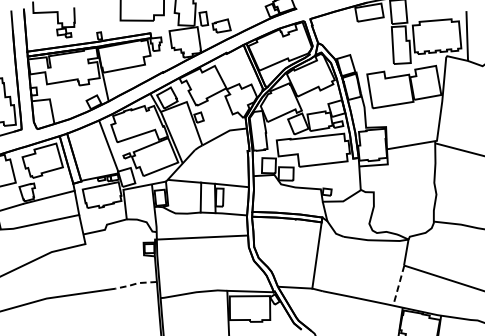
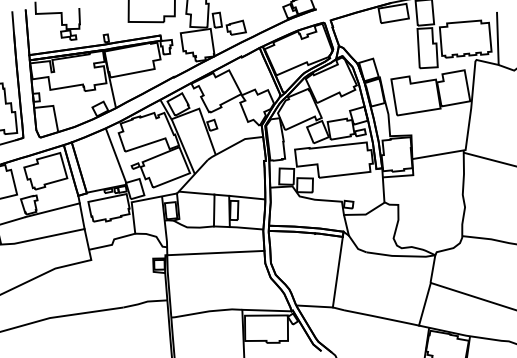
line: (136, 283) -> (145, 302), dashed -> solid
line: (398, 285) -> (424, 304), dashed -> solid

